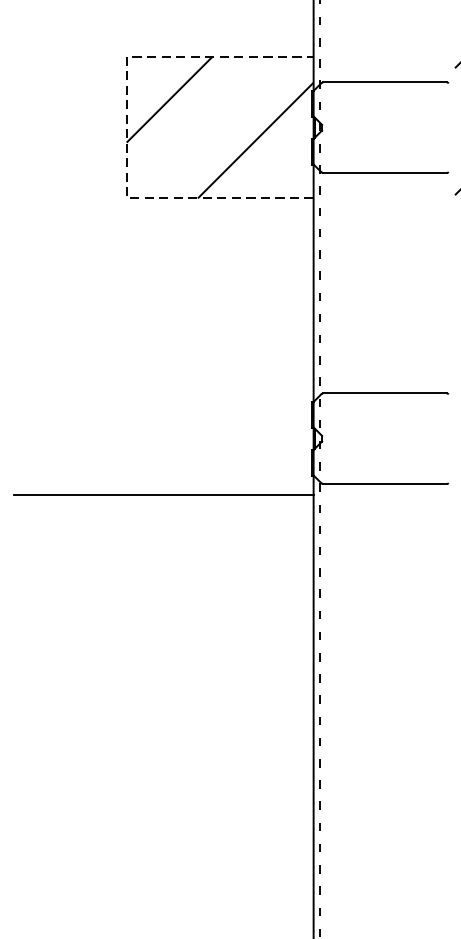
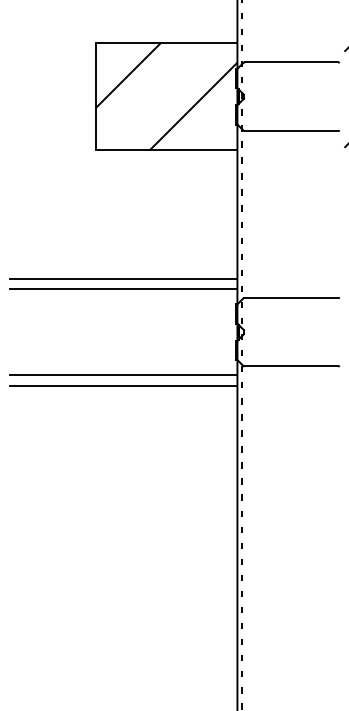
line: (126, 127) -> (95, 96), dashed -> solid
line: (163, 367) -> (123, 278), added
line: (163, 382) -> (123, 289), added
line: (163, 509) -> (123, 385), added

